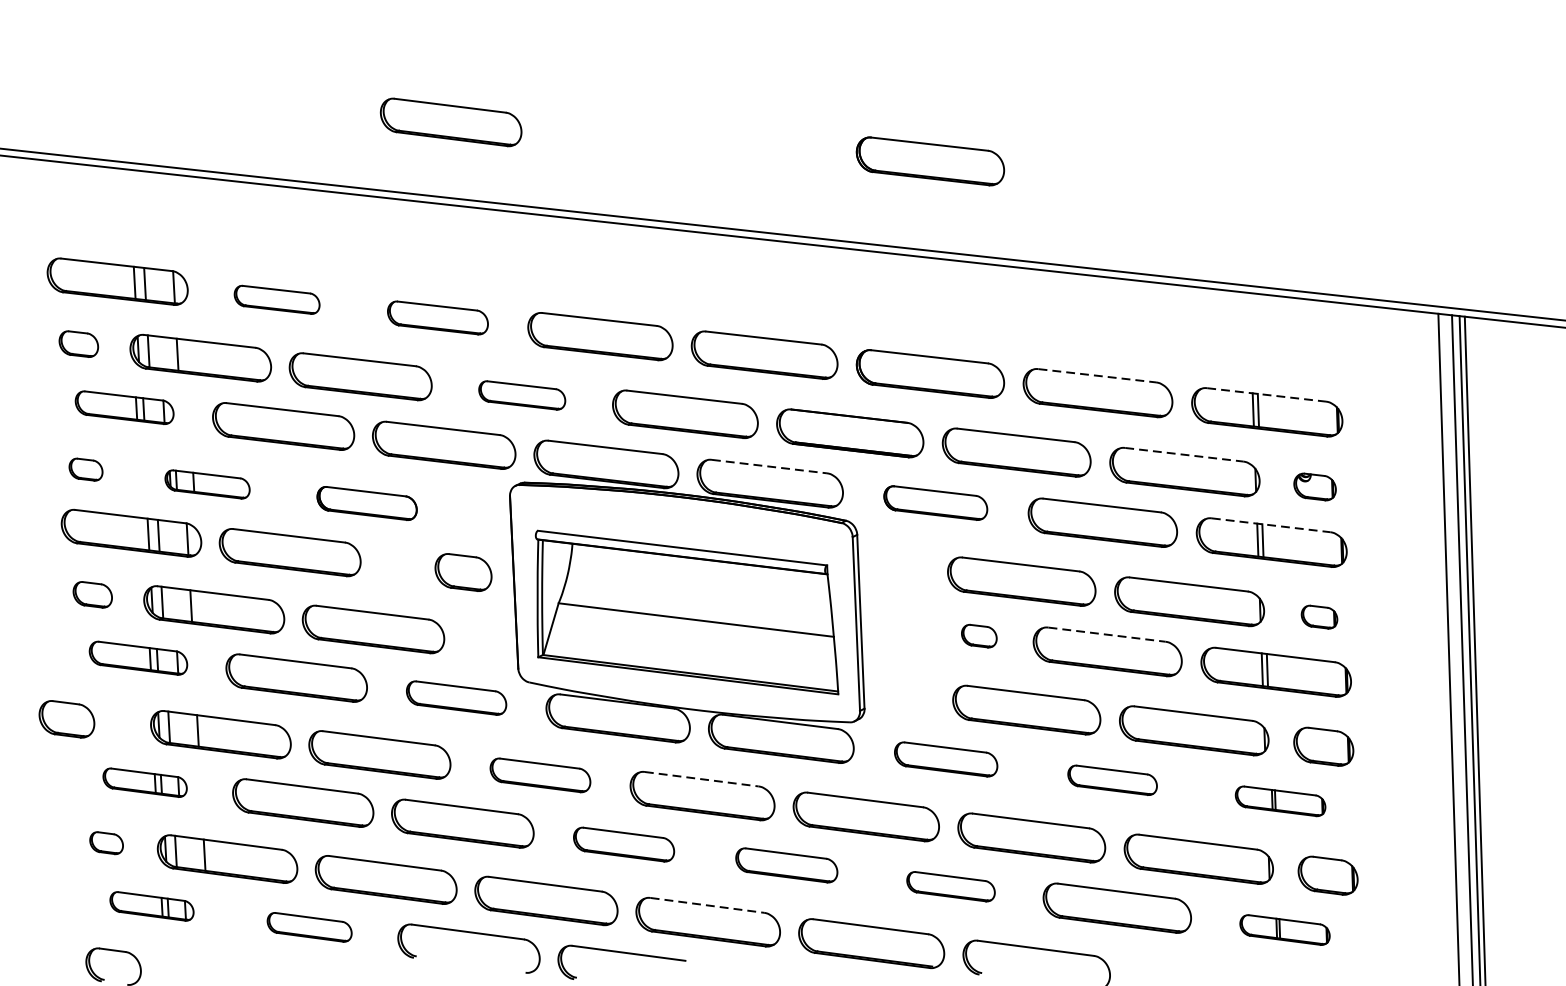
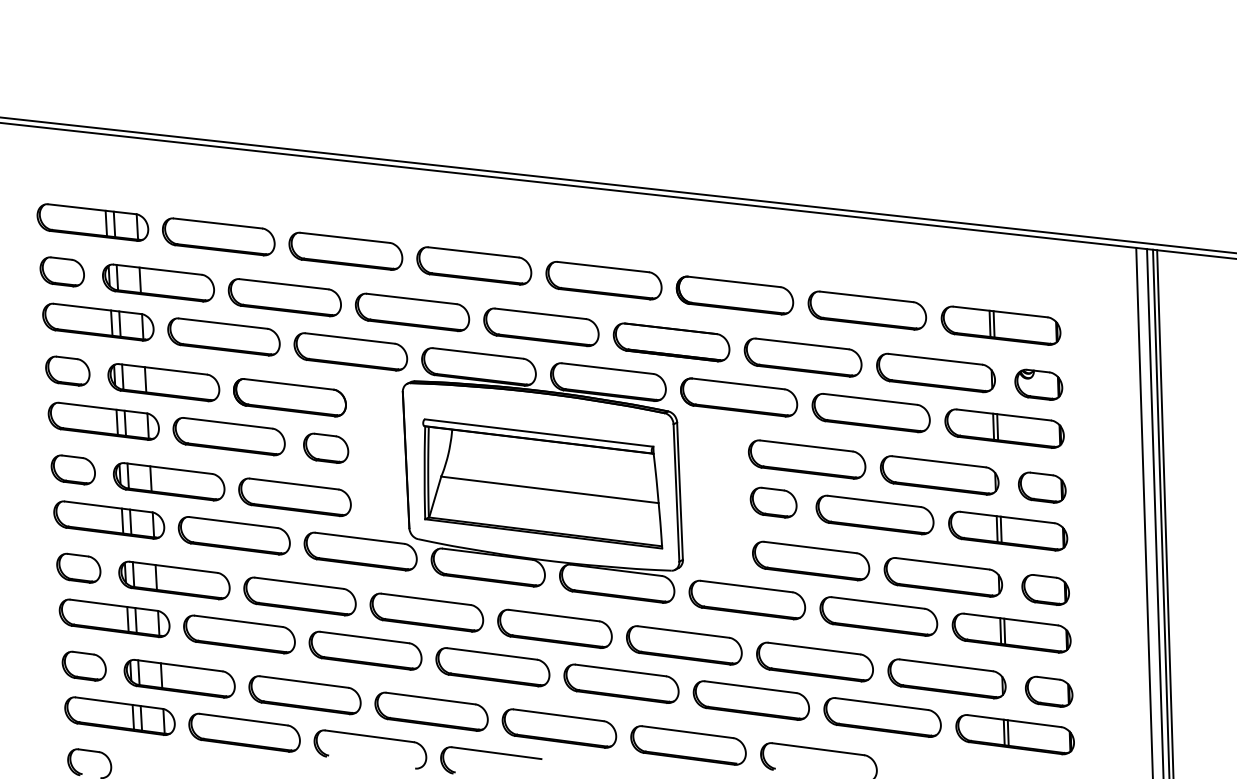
part: (450, 122) -> (355, 96), removed
part: (929, 161) -> (734, 127), removed
part: (276, 299) -> (218, 236), size x1.67
part: (437, 317) -> (345, 250), size x1.43
part: (77, 343) -> (61, 271), size x1.43
line: (1096, 375) -> (866, 296), dashed -> solid
part: (522, 395) -> (412, 312), size x1.67
line: (1267, 395) -> (1001, 312), dashed -> solid
part: (124, 406) -> (98, 321), size x1.43
line: (1184, 455) -> (935, 359), dashed -> solid
line: (769, 466) -> (607, 368), dashed -> solid
part: (85, 468) -> (67, 370), size x1.67
part: (207, 484) -> (163, 382), size x1.67
part: (1314, 486) -> (1038, 384), size x1.43
part: (366, 503) -> (289, 397), size x1.43
part: (936, 503) -> (739, 397), size x1.43
line: (1271, 525) -> (1004, 415), dashed -> solid
part: (464, 571) -> (326, 447), moved
part: (91, 594) -> (72, 469), size x1.43
part: (1319, 617) -> (1042, 487), size x1.67
line: (1107, 634) -> (874, 501), dashed -> solid
part: (979, 636) -> (773, 502), size x1.67
part: (138, 657) -> (109, 519), size x1.43
part: (456, 698) -> (360, 551), size x1.43
part: (66, 718) -> (78, 567), moved
part: (946, 758) -> (747, 599), size x1.43
part: (539, 775) -> (426, 612), size x1.43
line: (701, 779) -> (554, 615), dashed -> solid
part: (1112, 780) -> (878, 616), size x1.67
part: (145, 782) -> (114, 618), size x1.67
part: (1280, 800) -> (1011, 632), size x1.67
part: (105, 842) -> (83, 665), size x1.67
part: (623, 844) -> (492, 667), size x1.43
part: (786, 865) -> (621, 683), size x1.43
part: (950, 886) -> (750, 700), size x1.67
part: (151, 905) -> (119, 715), size x1.67
line: (708, 905) -> (559, 715), dashed -> solid
part: (309, 927) -> (244, 732), size x1.67
part: (1284, 929) -> (1014, 734), size x1.67

